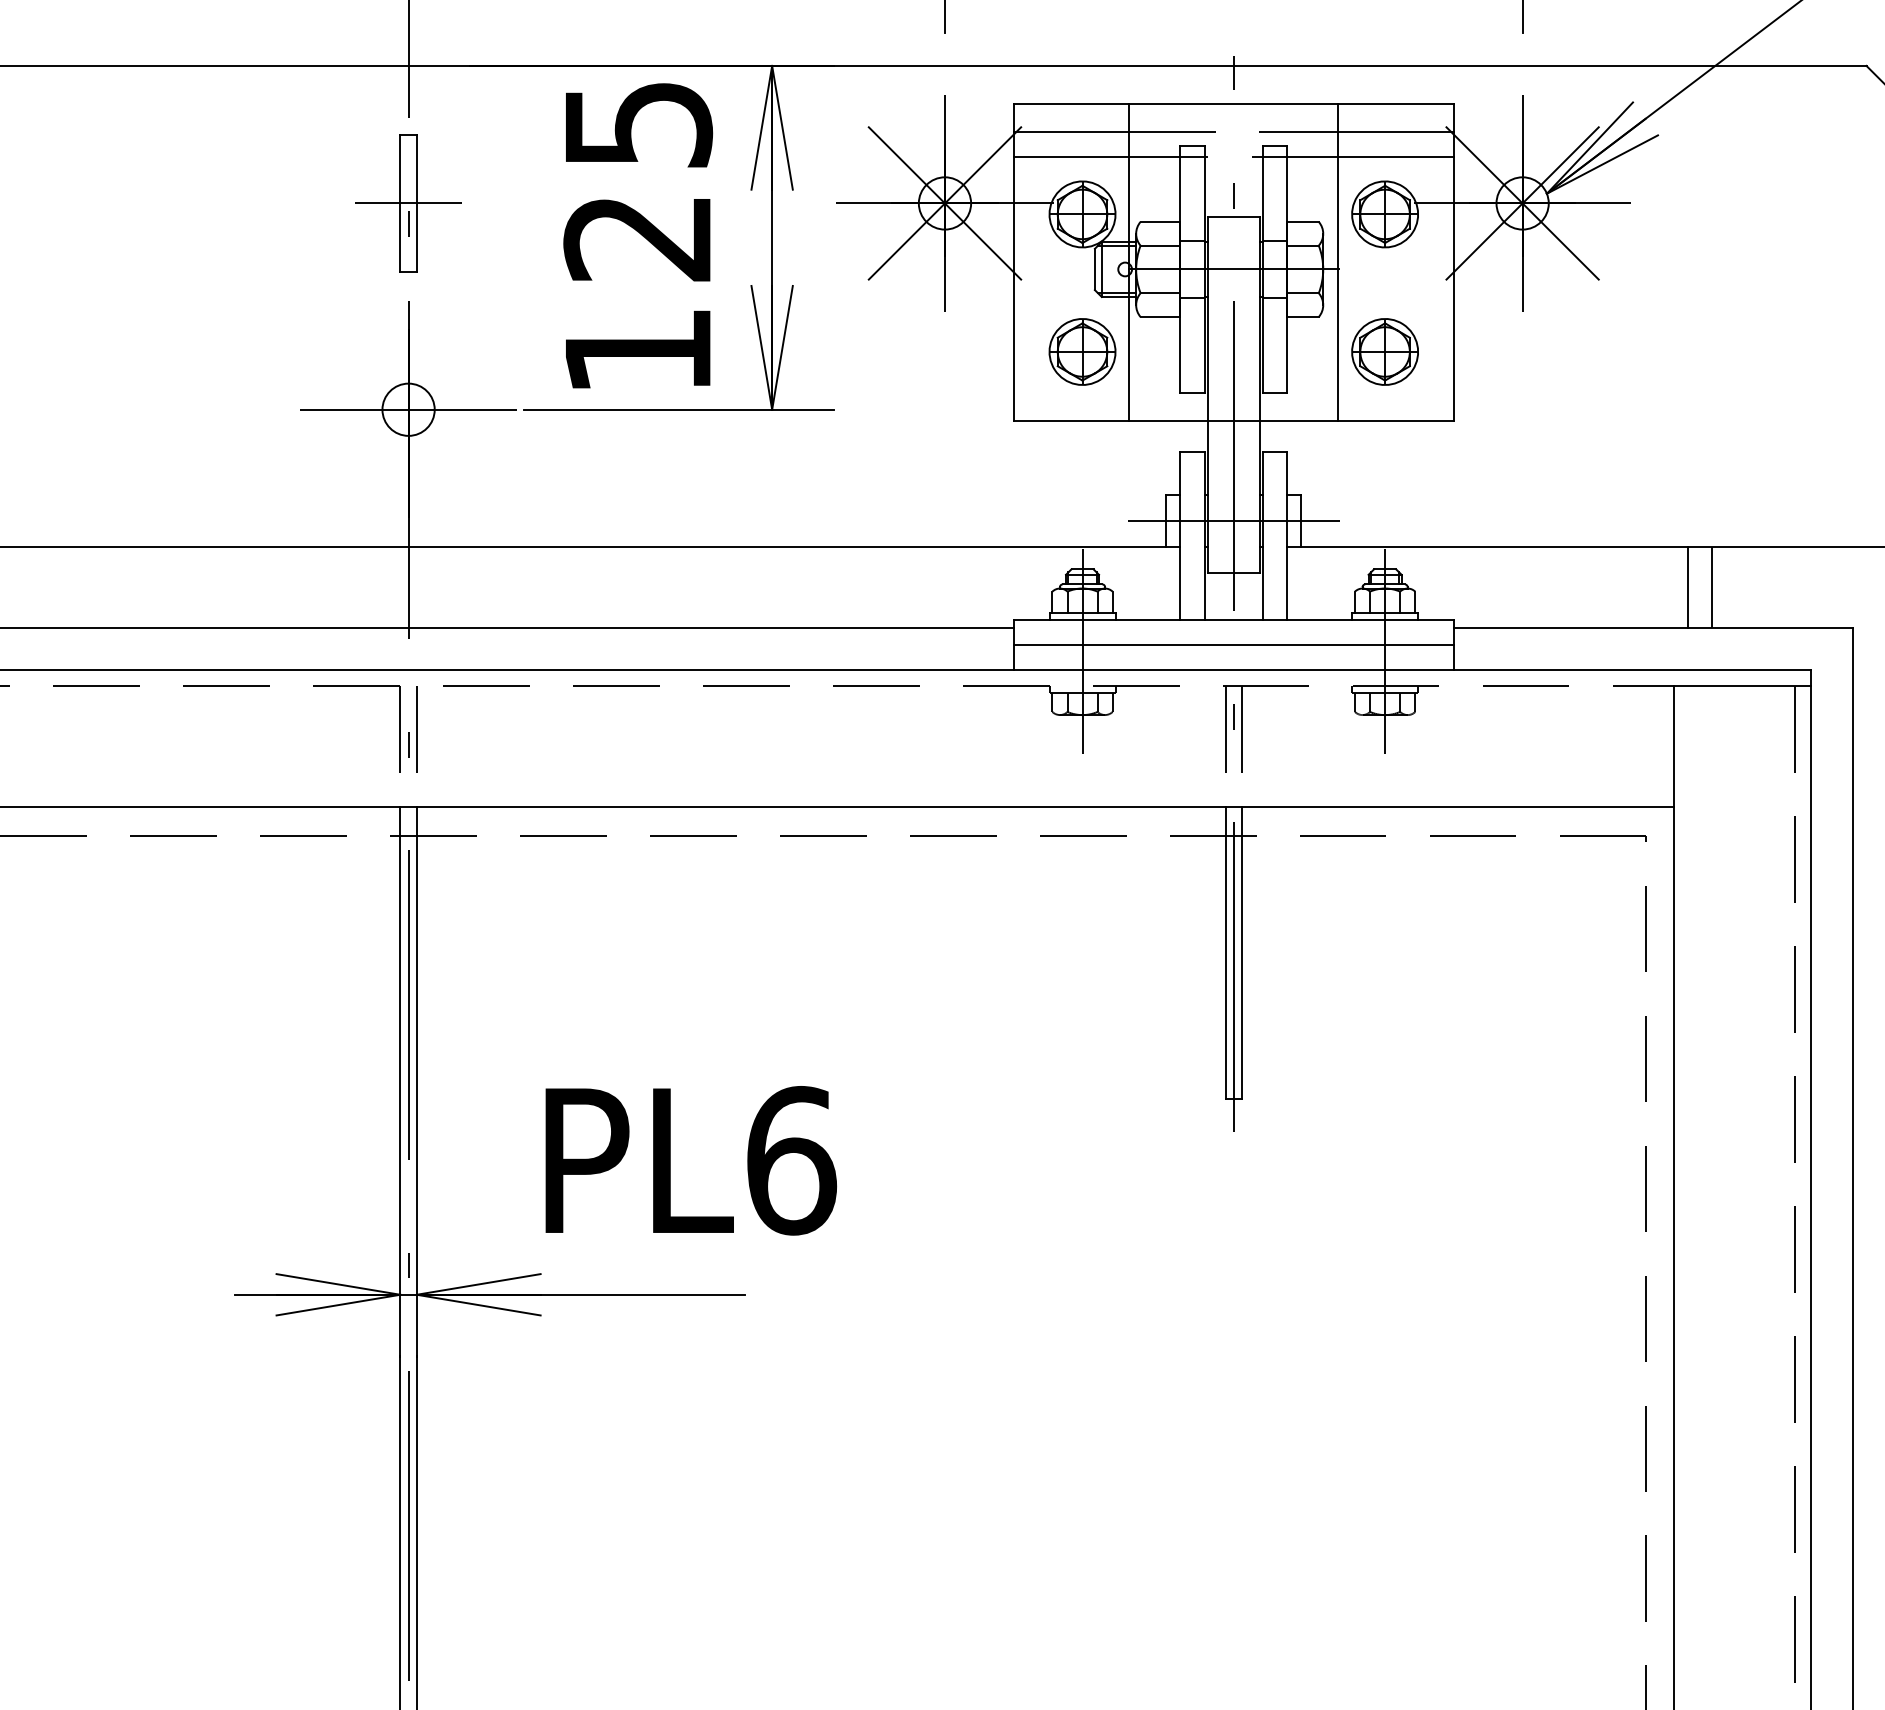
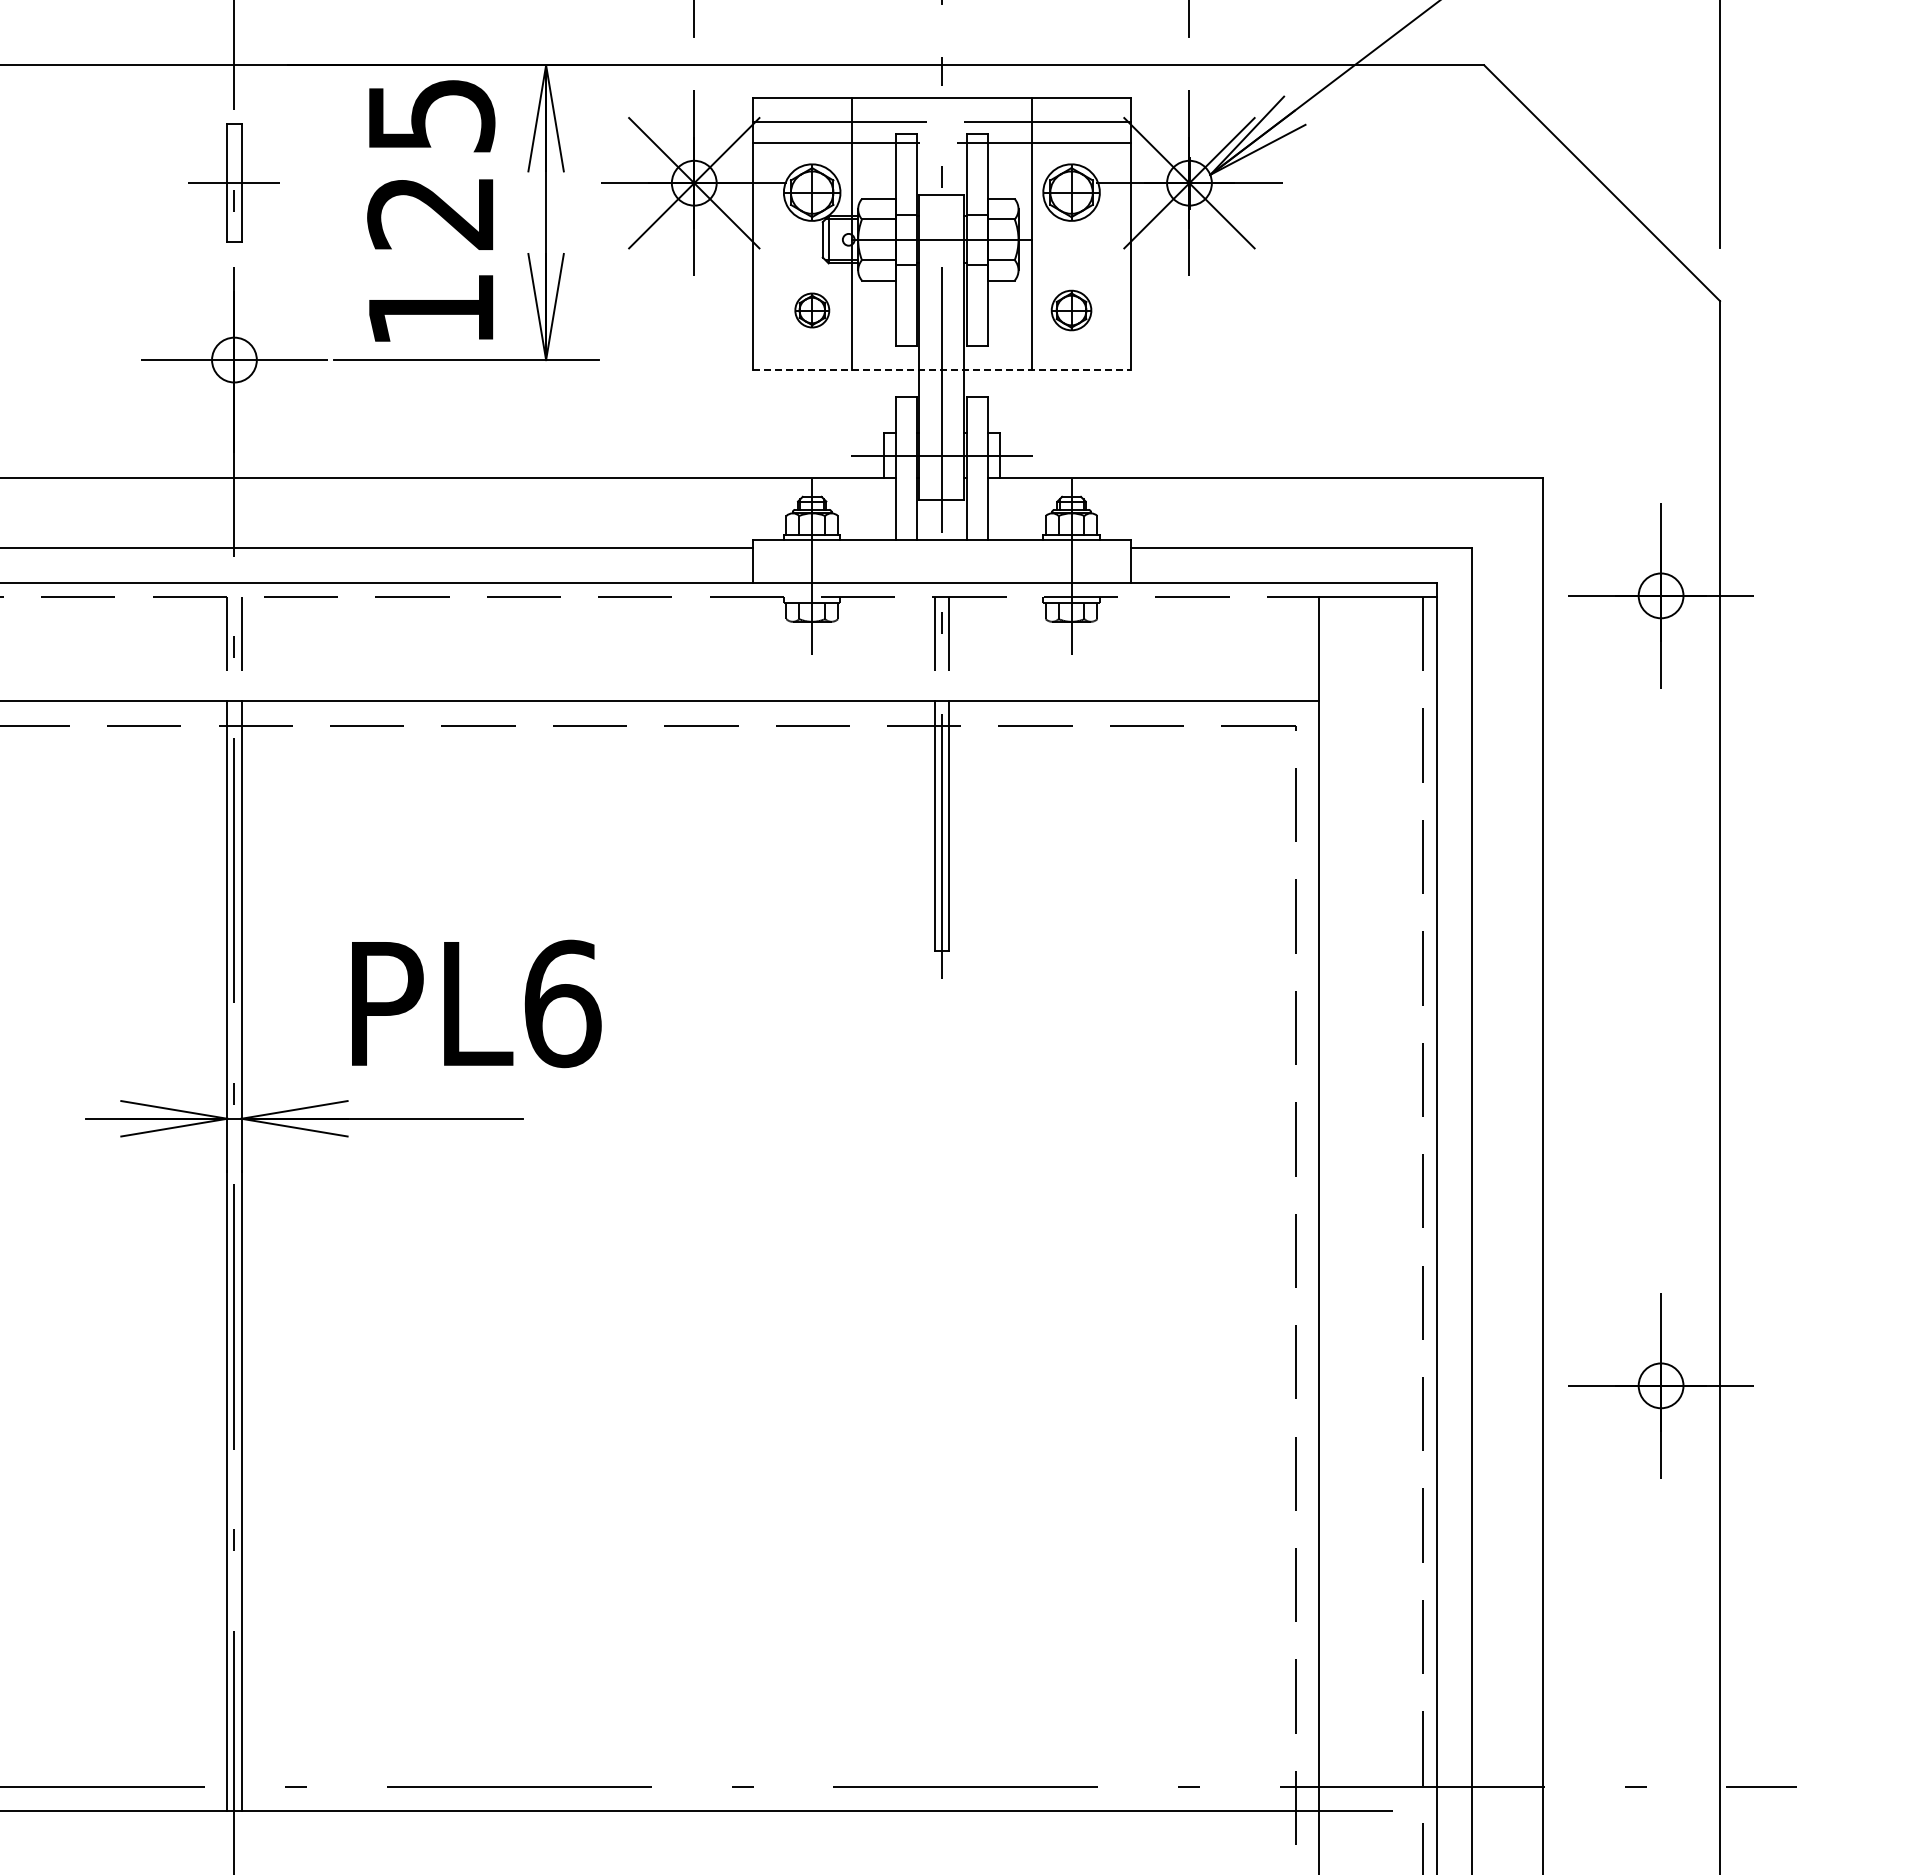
part: (1082, 351) -> (812, 310), size x0.6
part: (1385, 351) -> (1071, 310), size x0.7
line: (1233, 420) -> (941, 369), solid -> dashed
line: (1687, 587) -> (1330, 512), removed
line: (1712, 587) -> (1352, 512), removed
line: (1233, 644) -> (941, 561), removed

